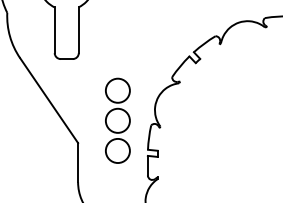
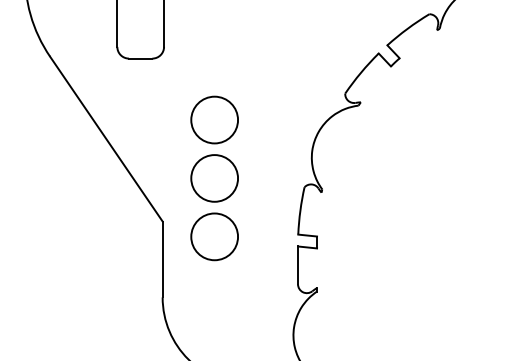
part: (117, 120) -> (213, 177), moved

